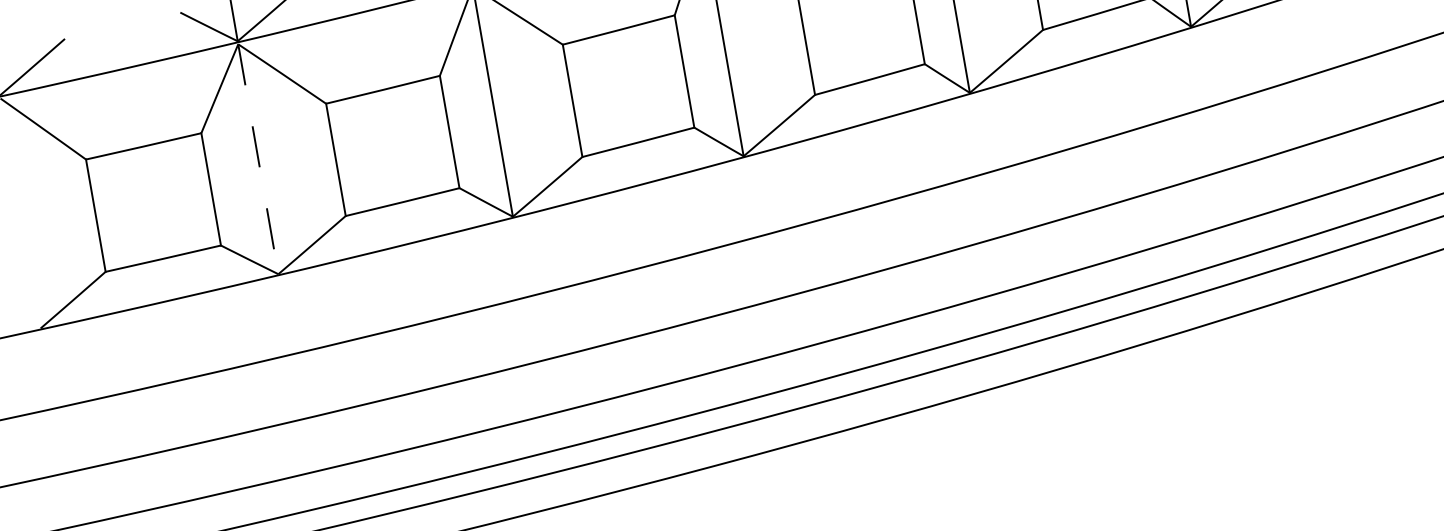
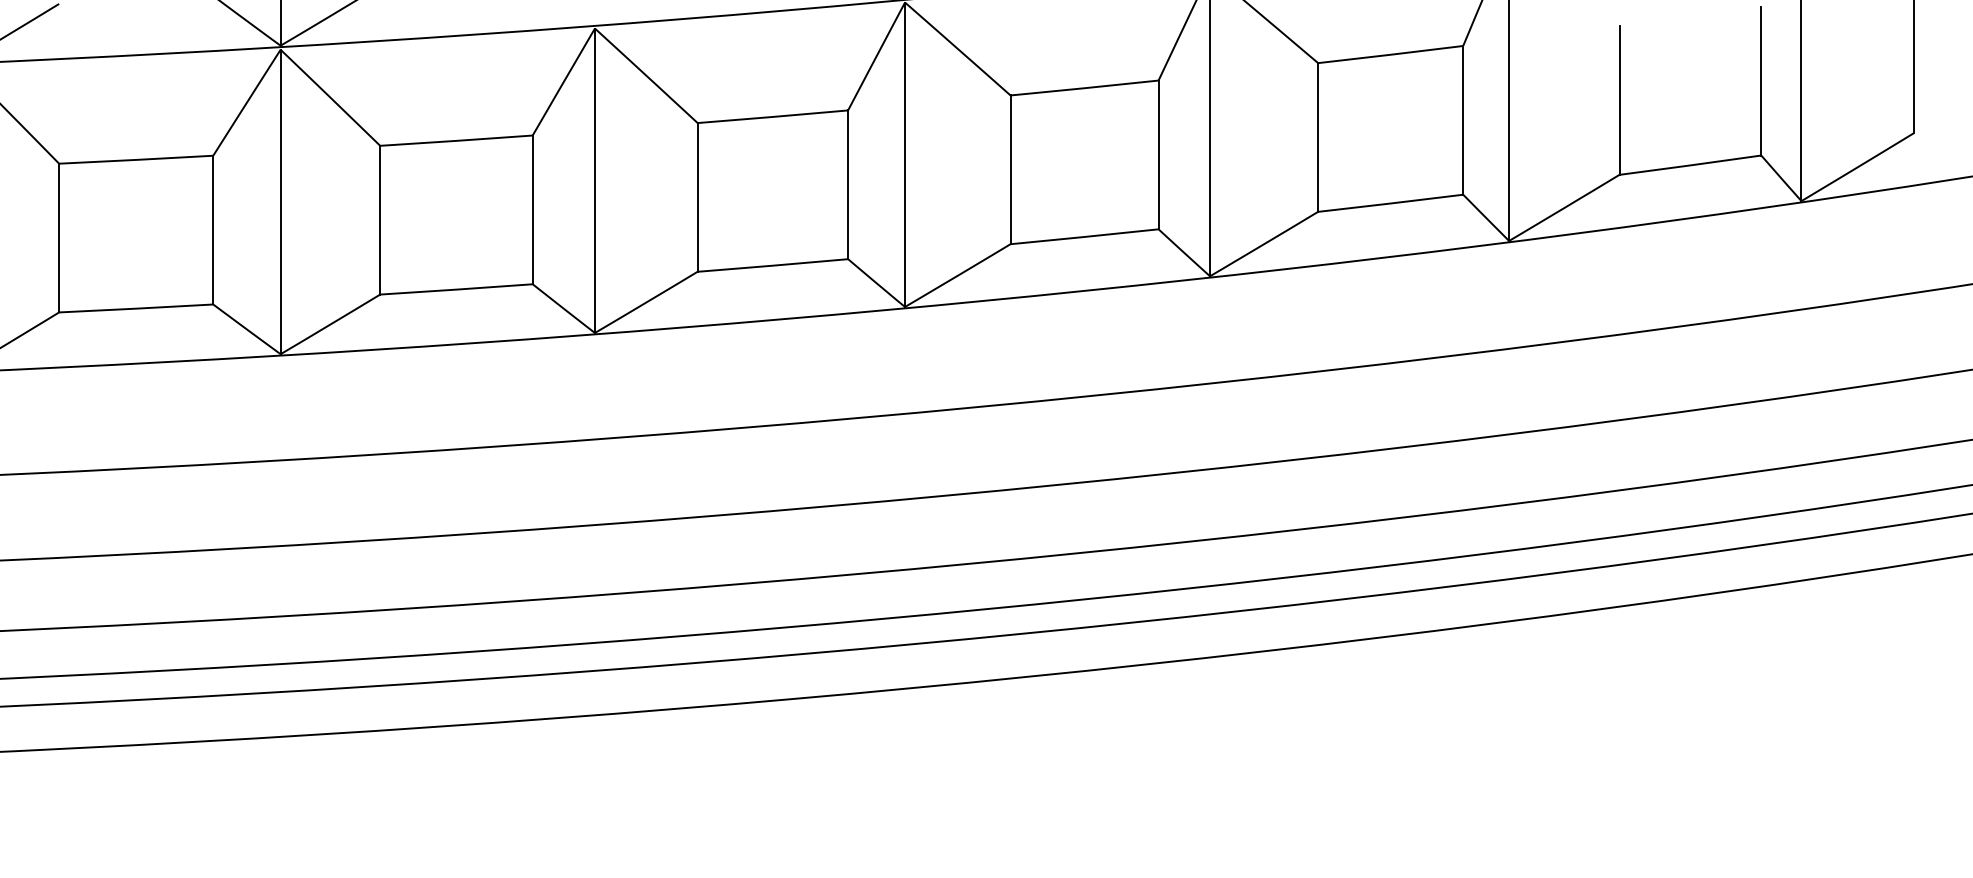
line: (258, 159) -> (280, 202), dashed -> solid

